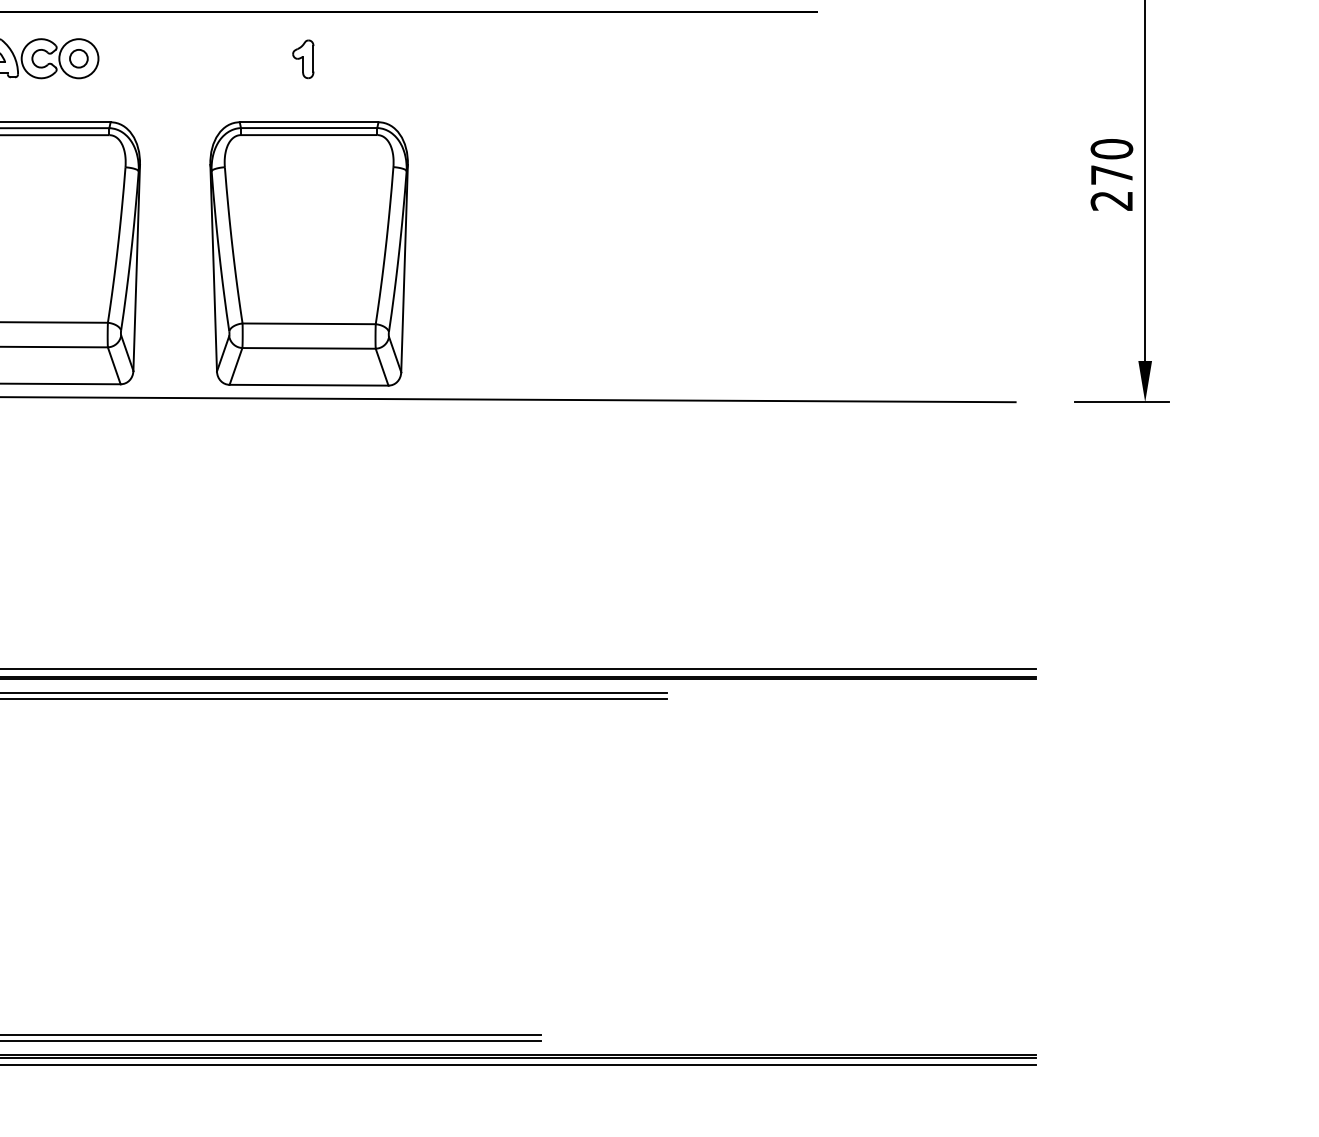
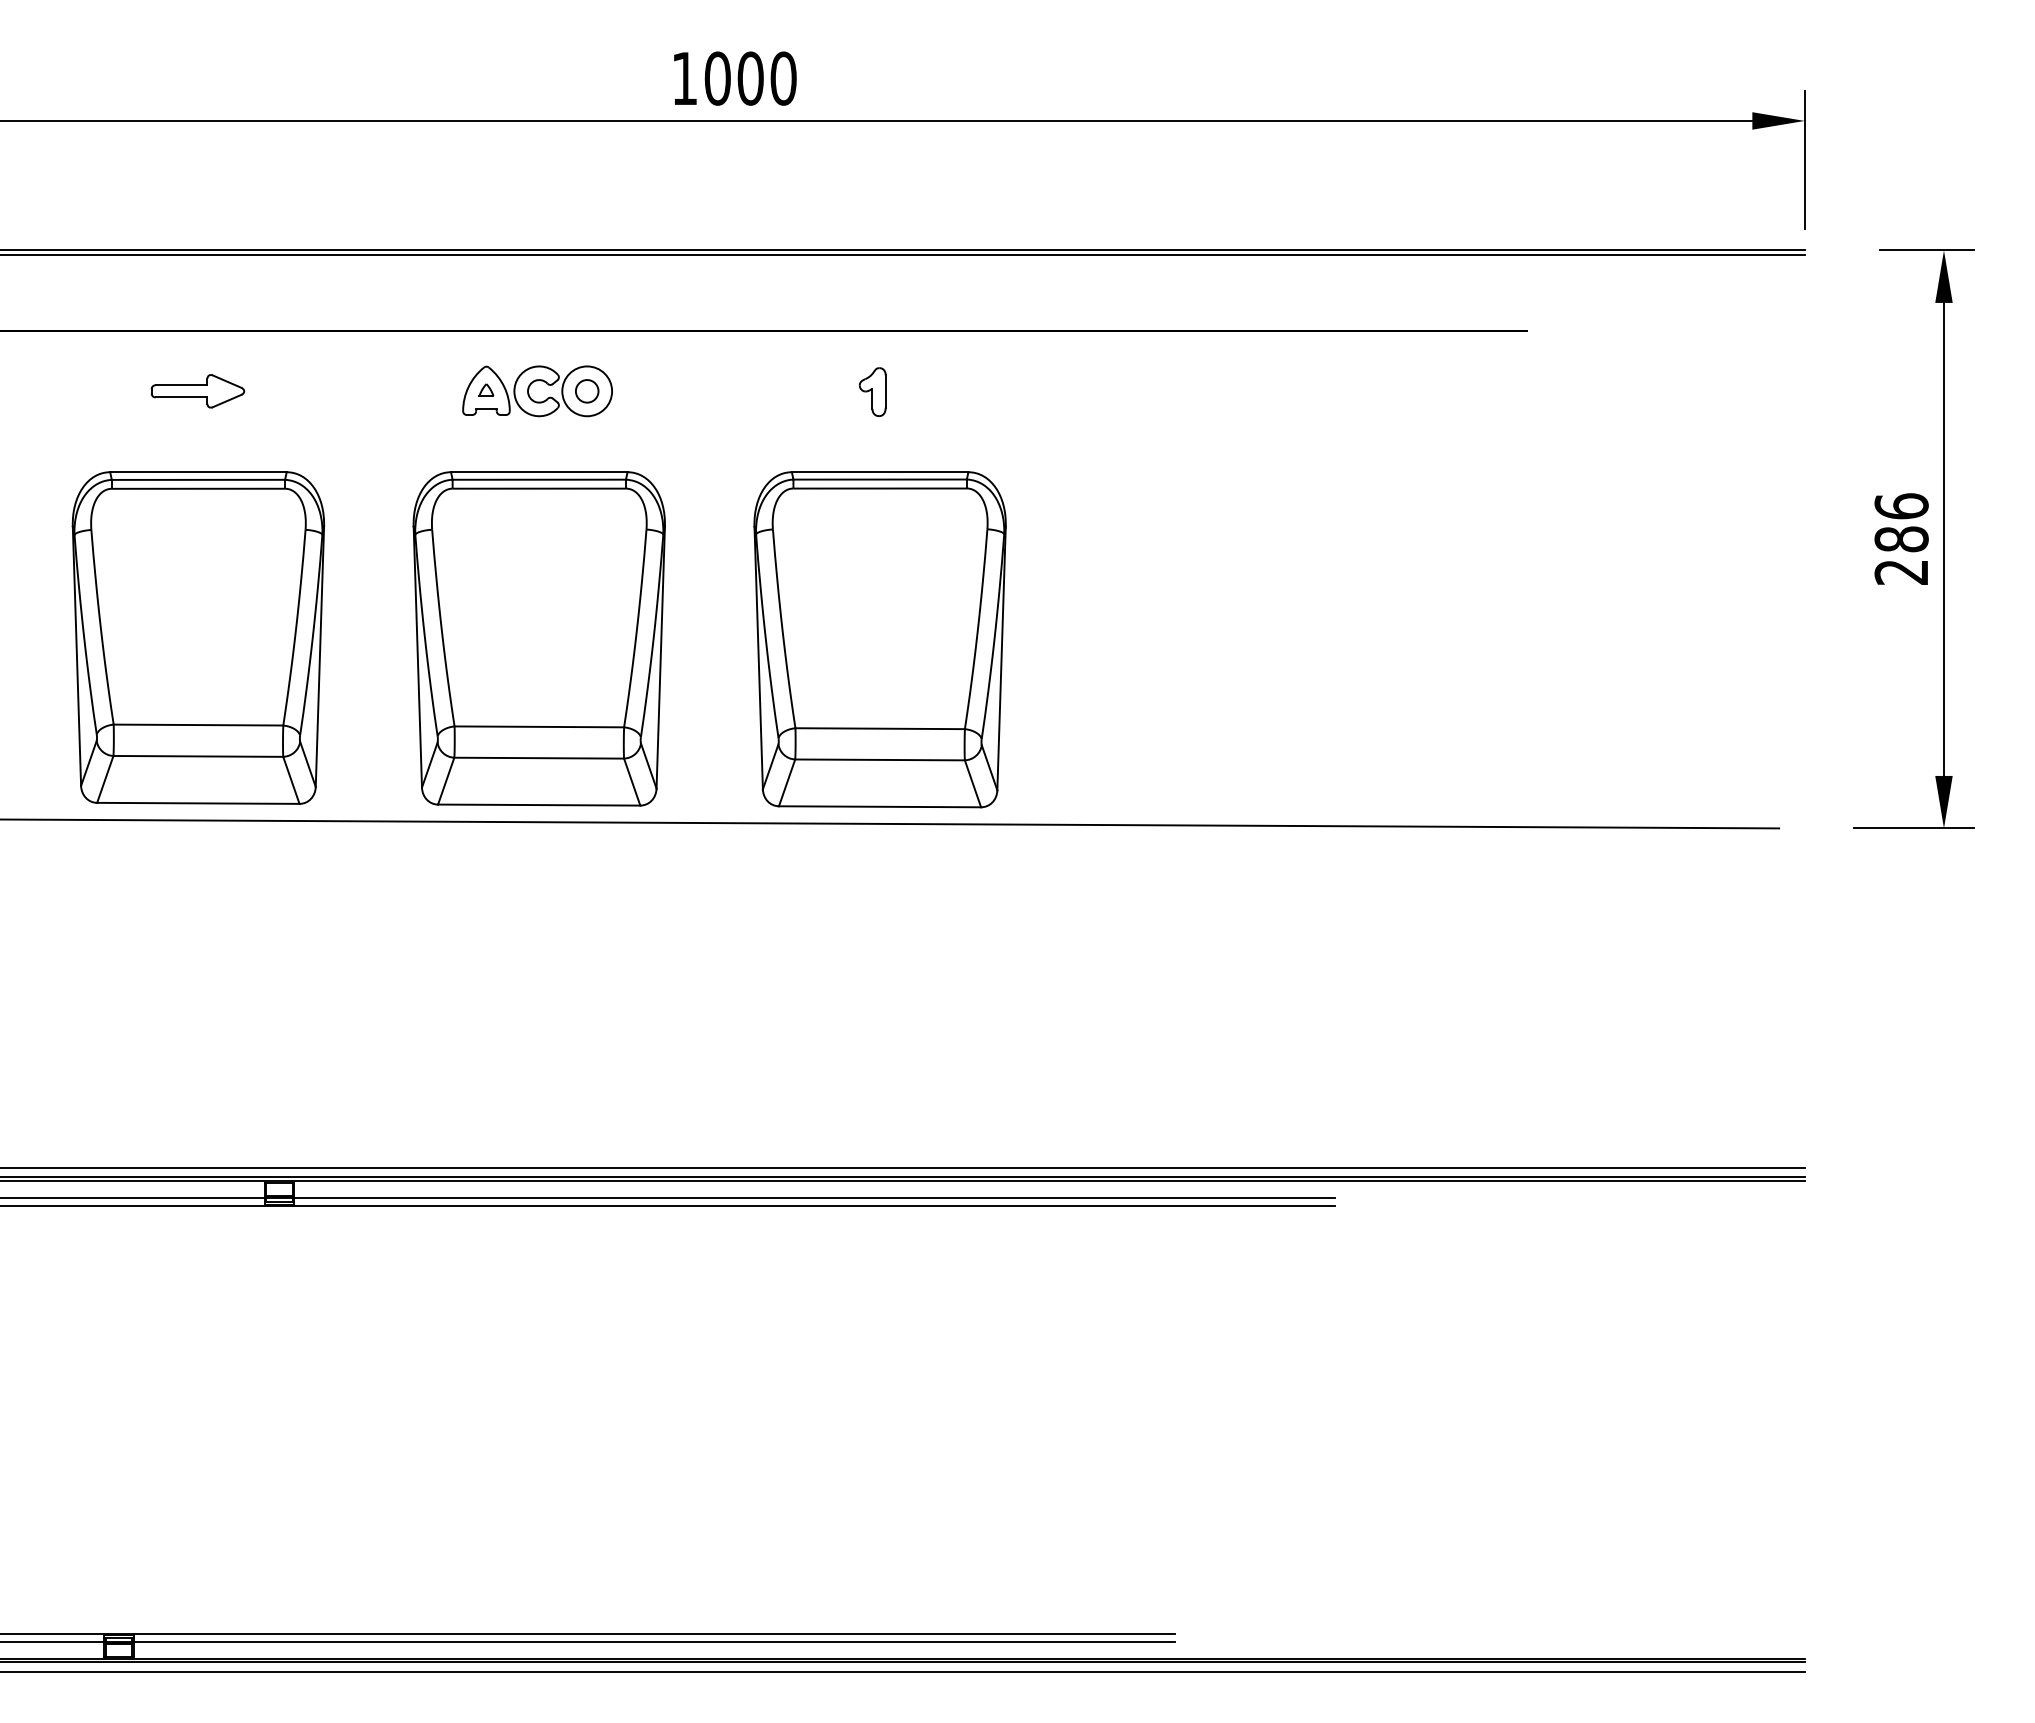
text: (1111, 161) -> (1901, 522), 270 -> 286

